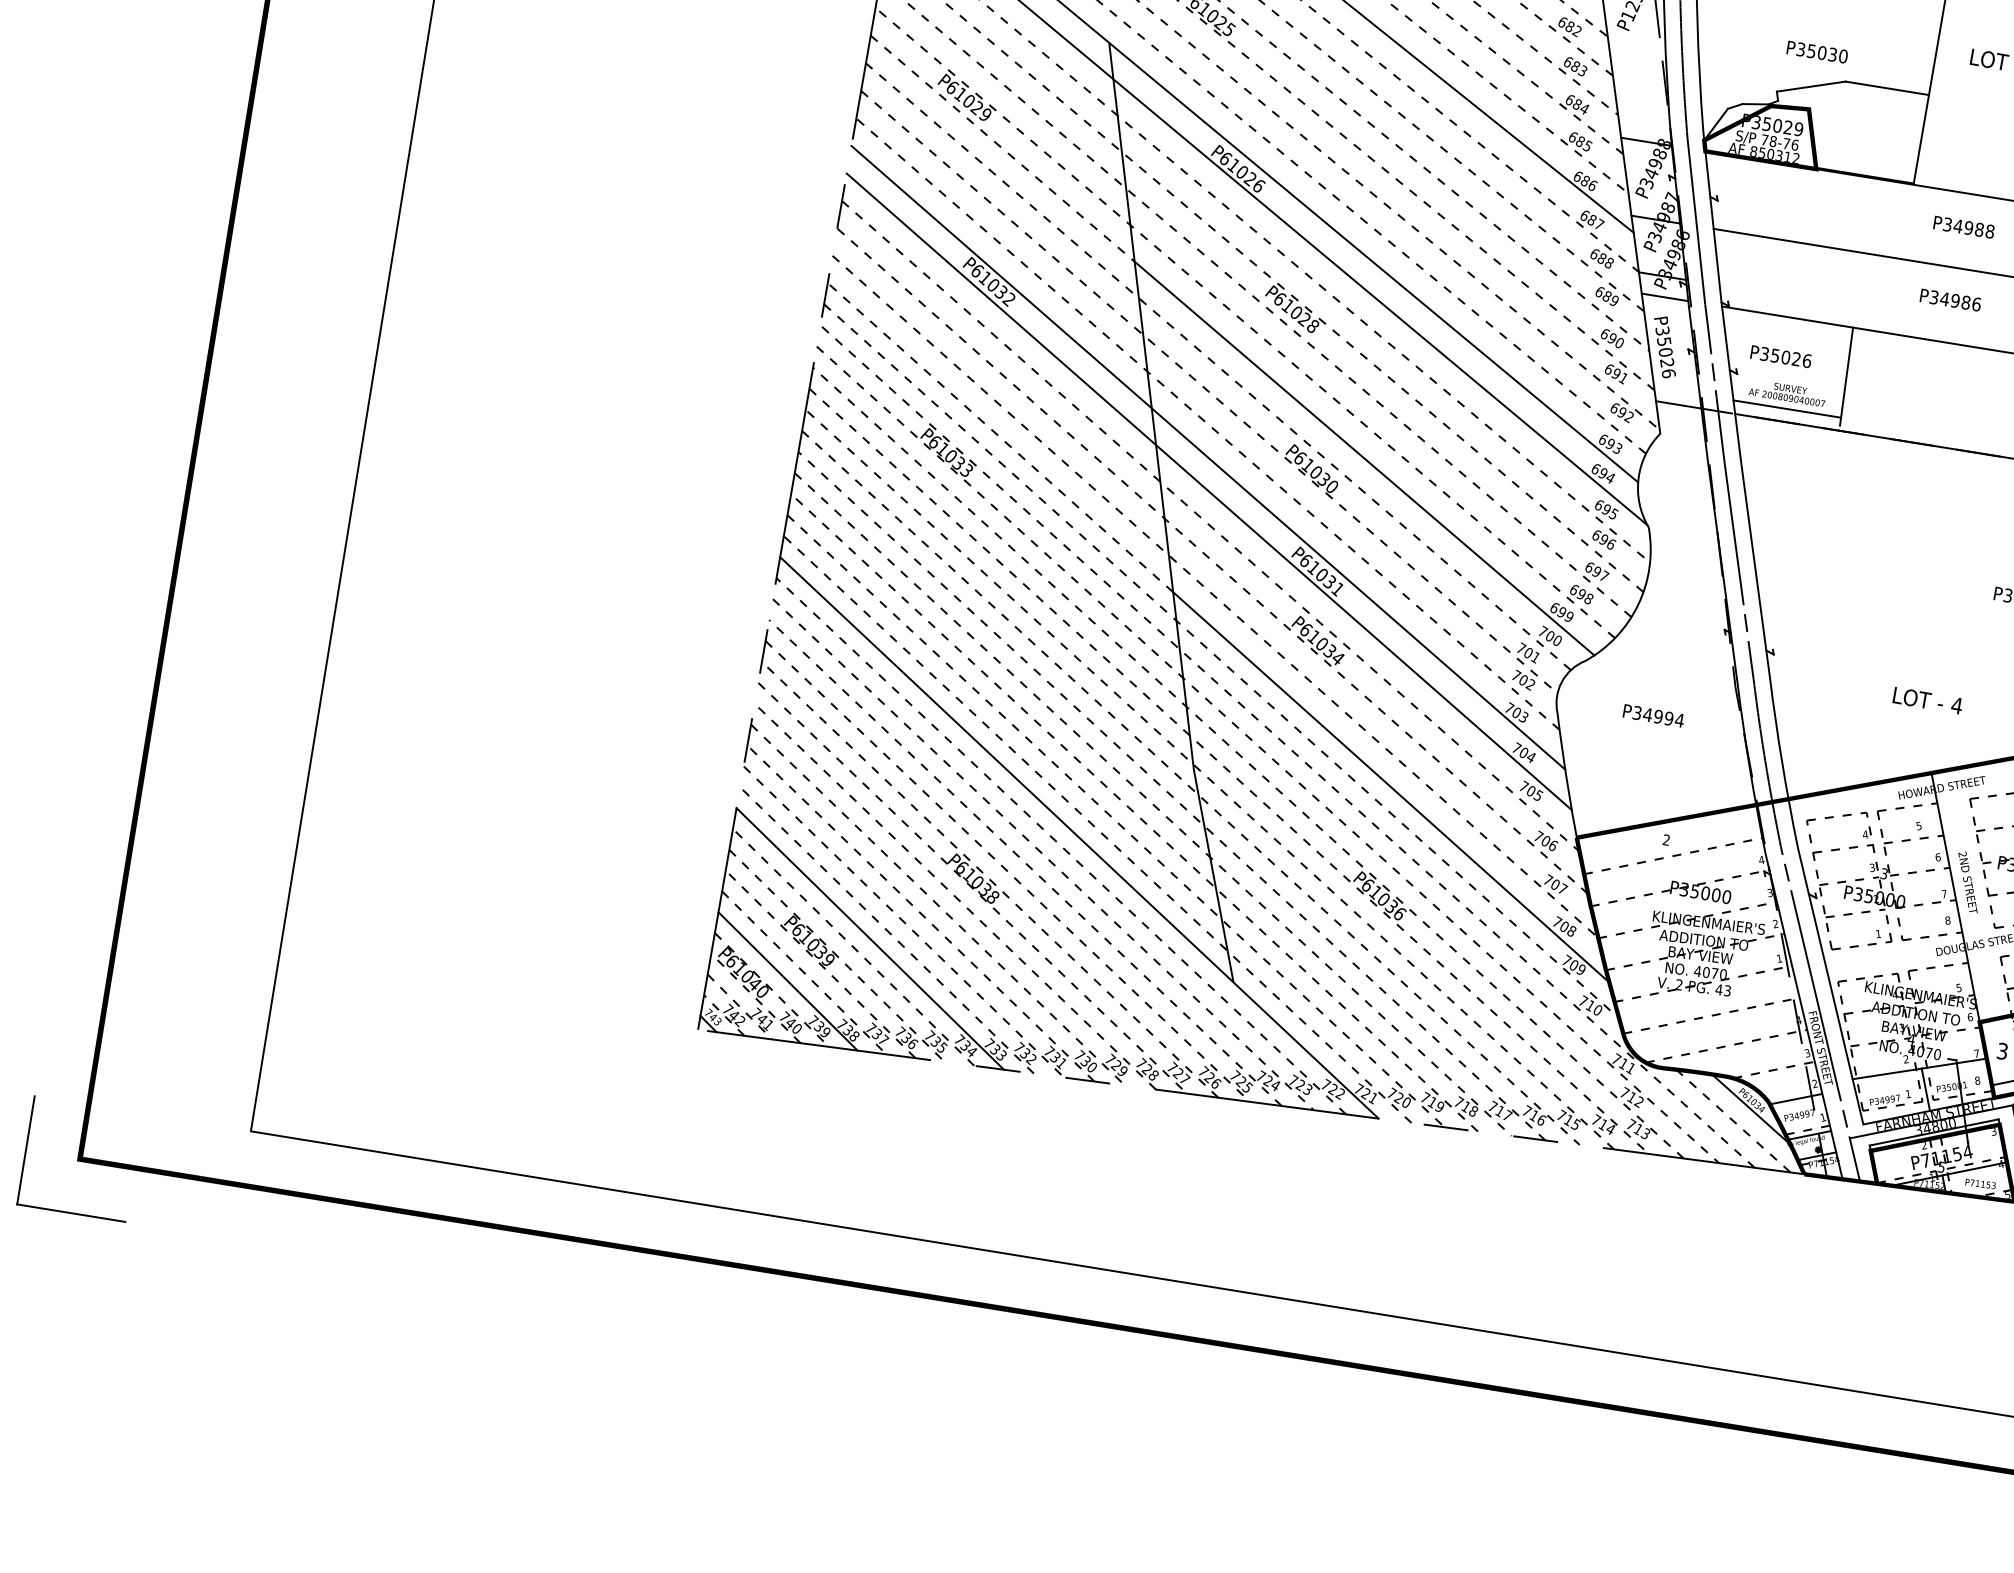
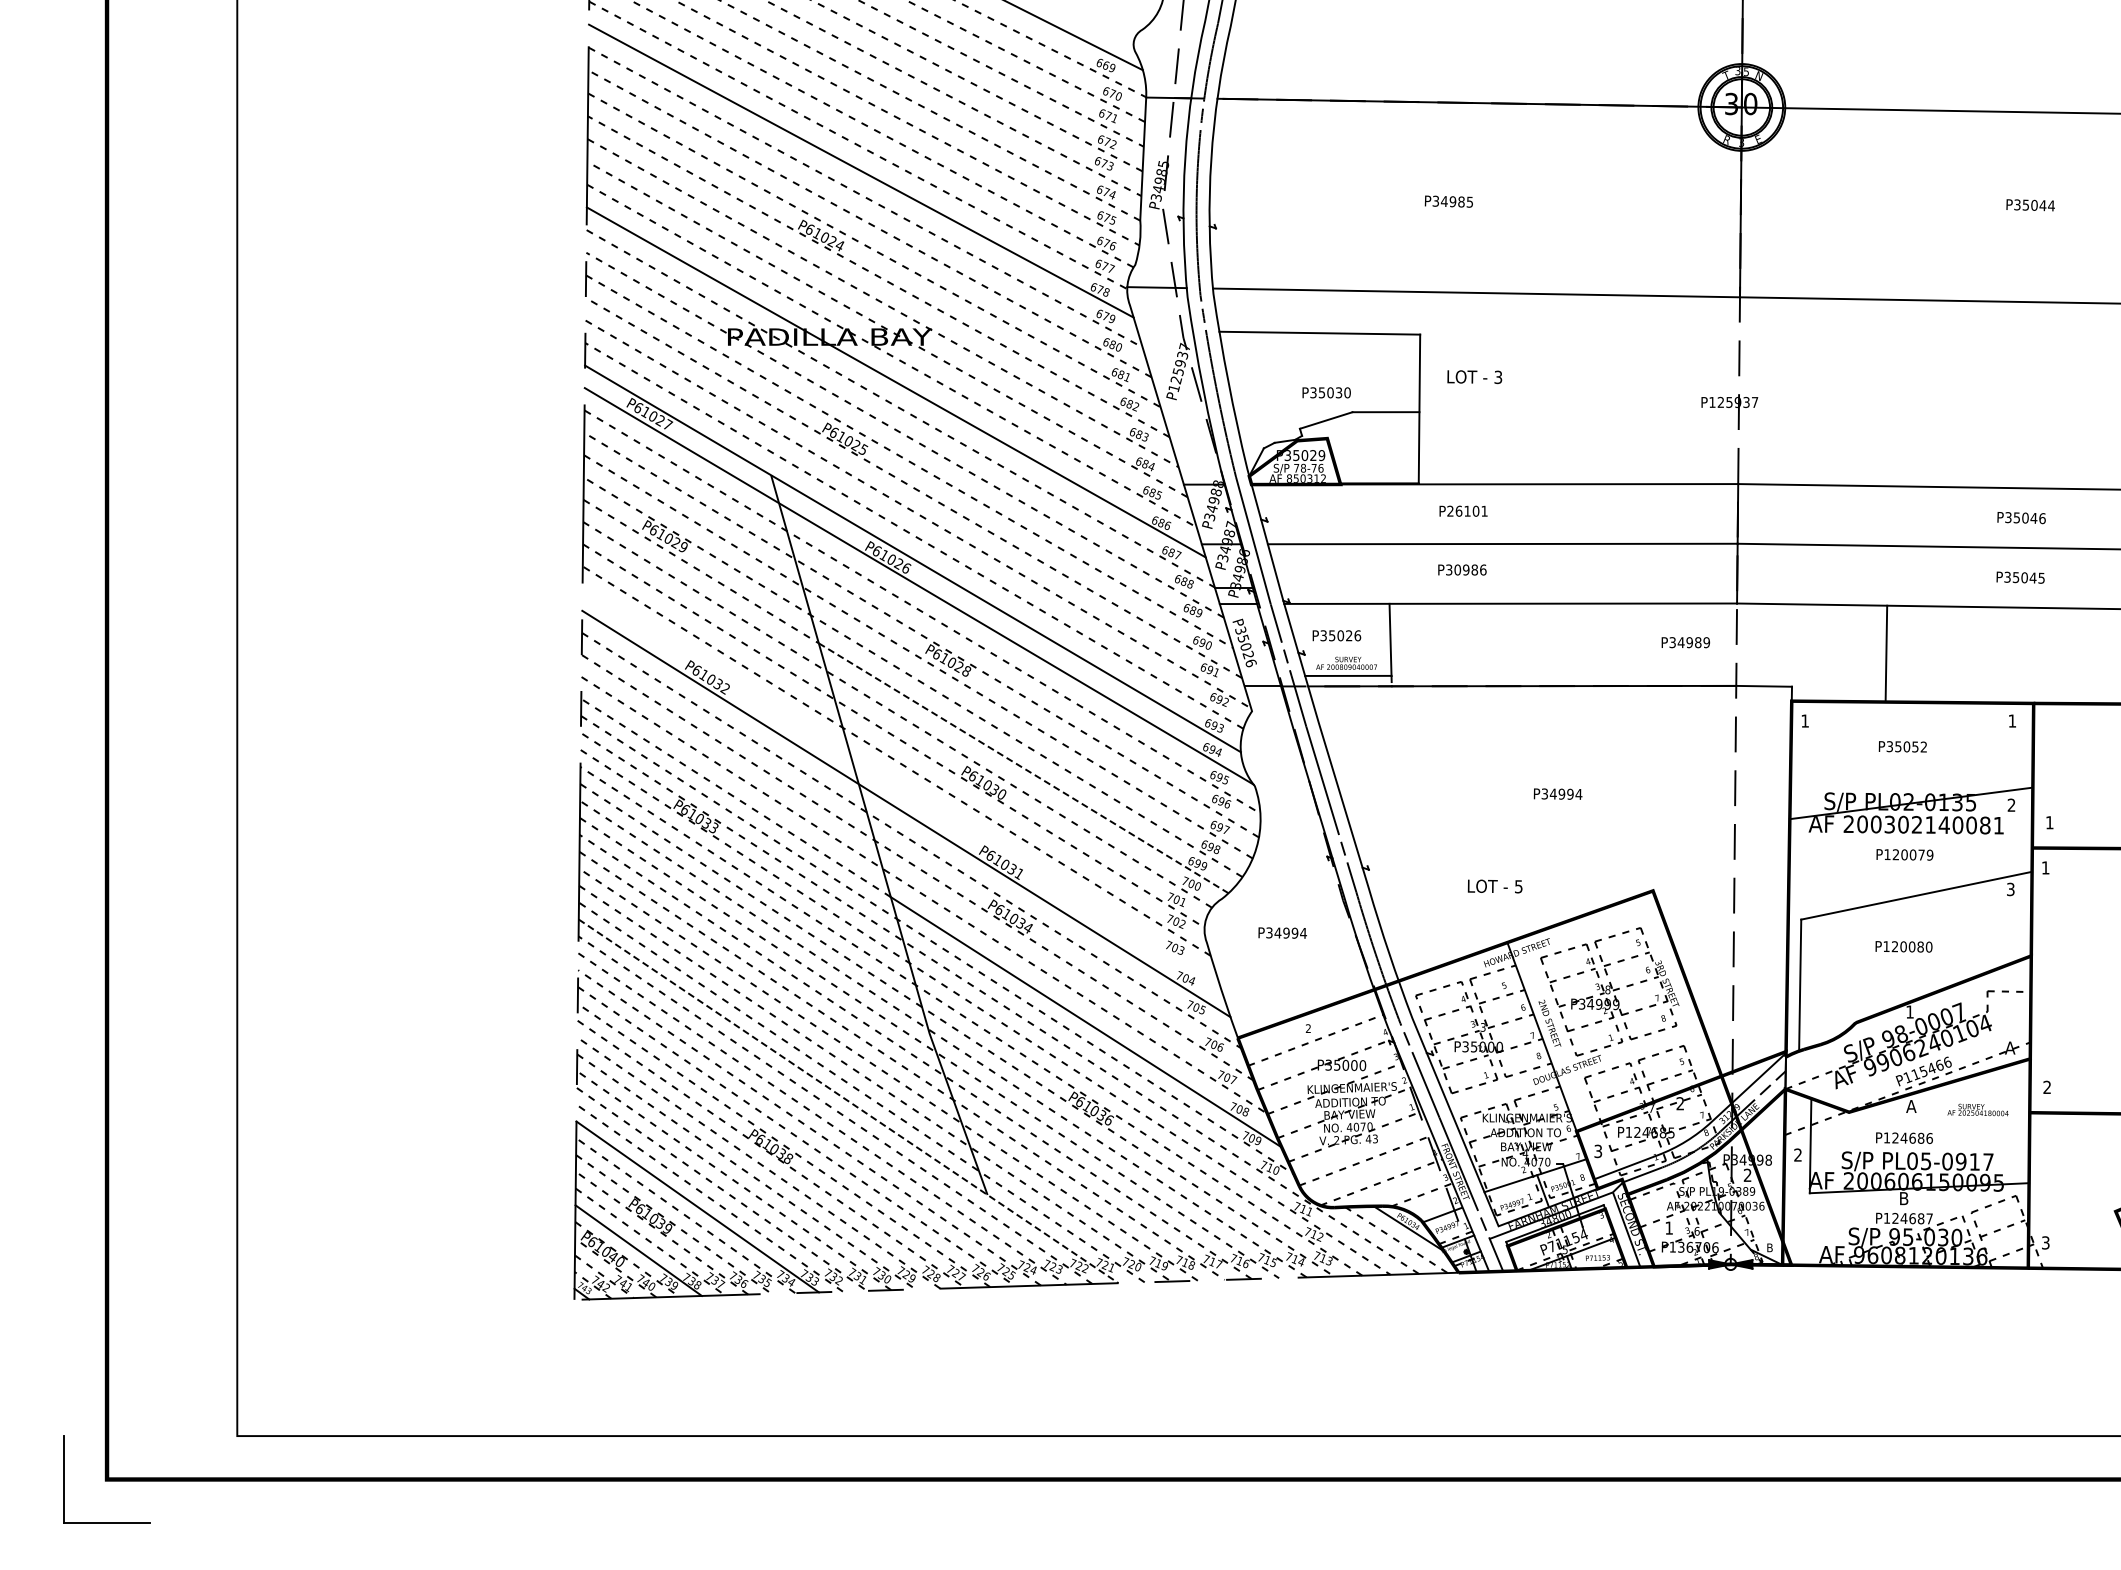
text: (1968, 227) -> (1467, 510), P34988 -> P26101
text: (1944, 298) -> (1457, 569), P34986 -> P30986
line: (1208, 457) -> (901, 787), removed
line: (1364, 458) -> (1023, 768), solid -> dashed
text: (1956, 705) -> (1518, 886), 4 -> 5
line: (1080, 838) -> (849, 1101), solid -> dashed

